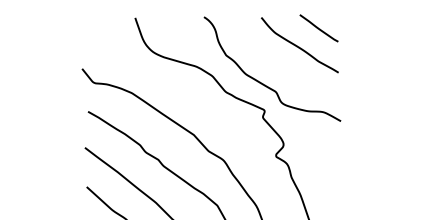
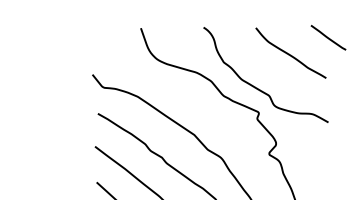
line: (318, 28) -> (328, 37), moved

